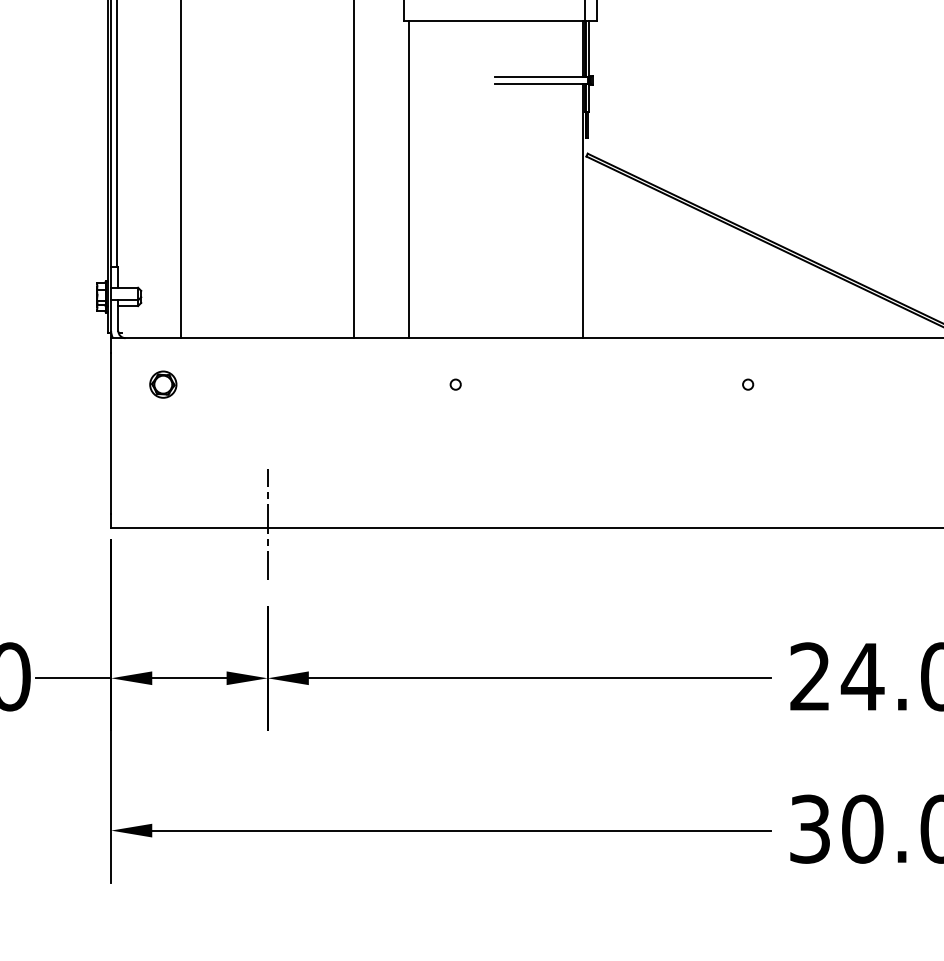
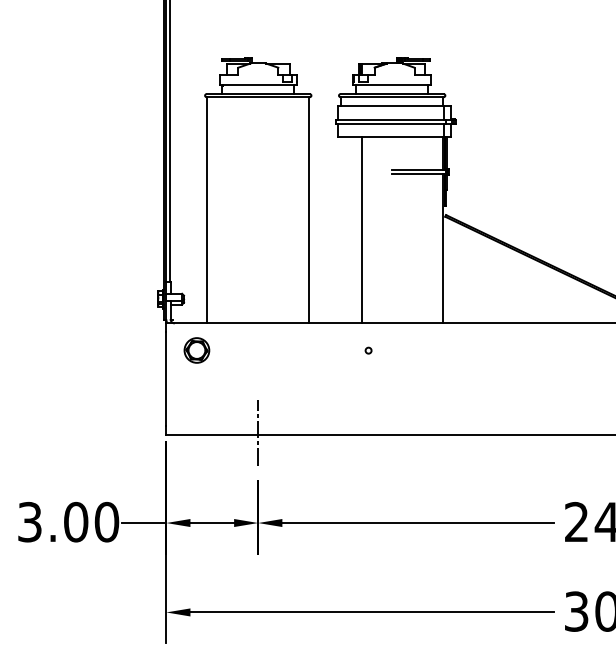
line: (409, 179) -> (362, 230), moved
part: (162, 384) -> (196, 350), size x1.6
circle: (748, 384) -> (540, 350), removed

